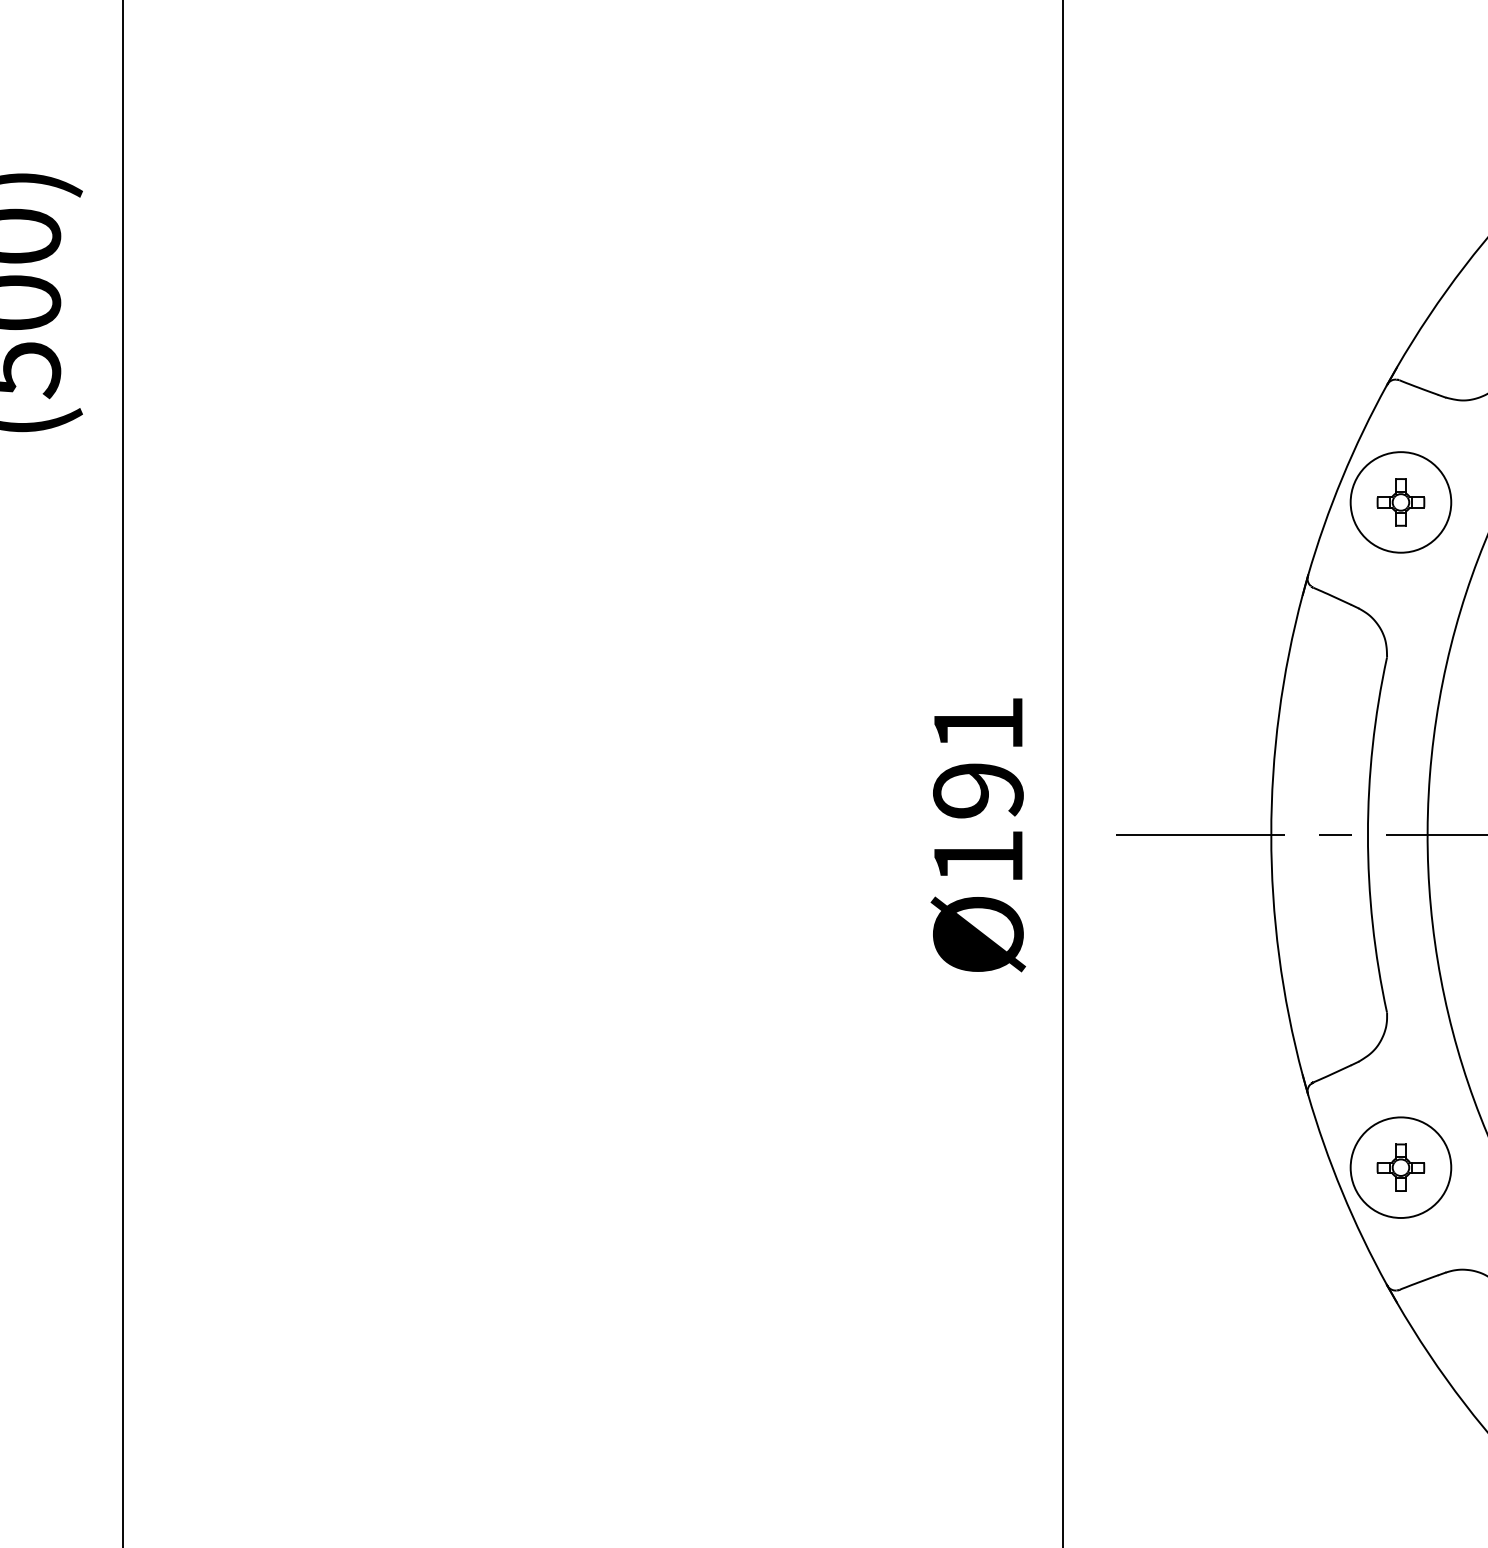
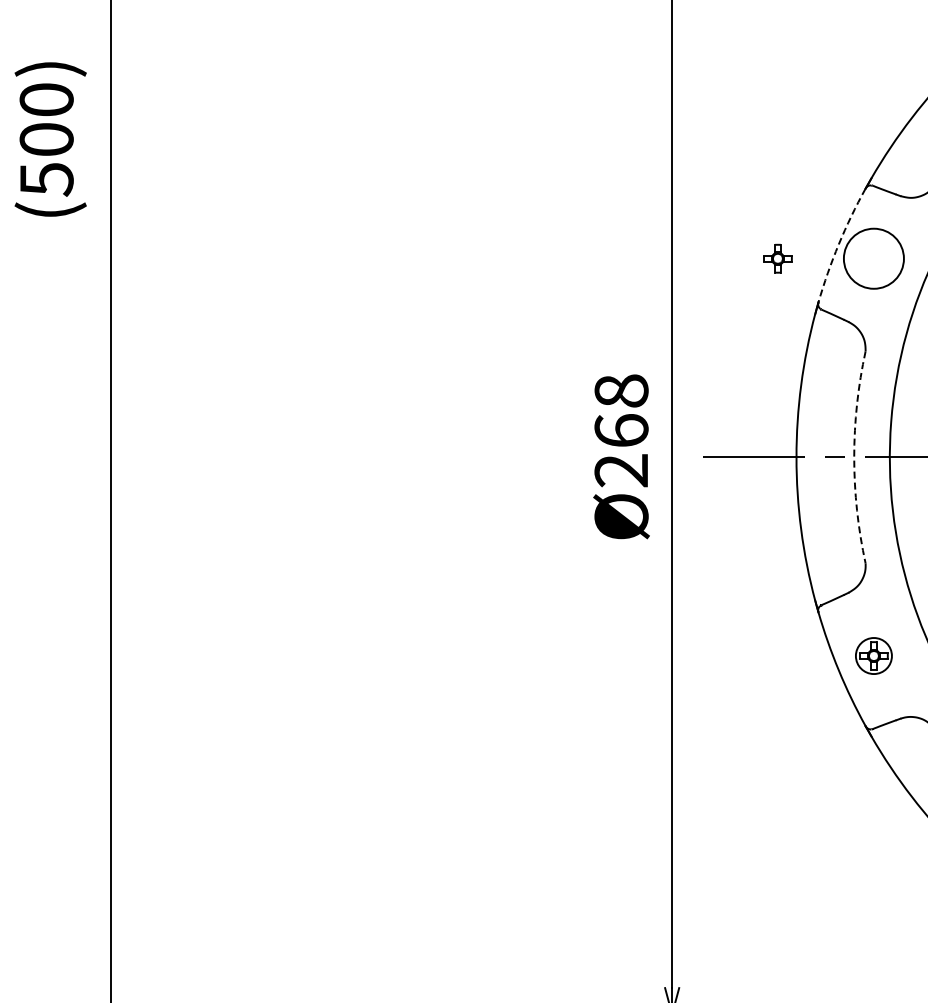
arc: (1341, 478) -> (838, 244), solid -> dashed
part: (1400, 501) -> (777, 258), moved
text: (978, 790) -> (621, 430), Ø191 -> Ø268
arc: (1368, 835) -> (854, 457), solid -> dashed
circle: (1400, 1168) -> (873, 656), size x0.6

